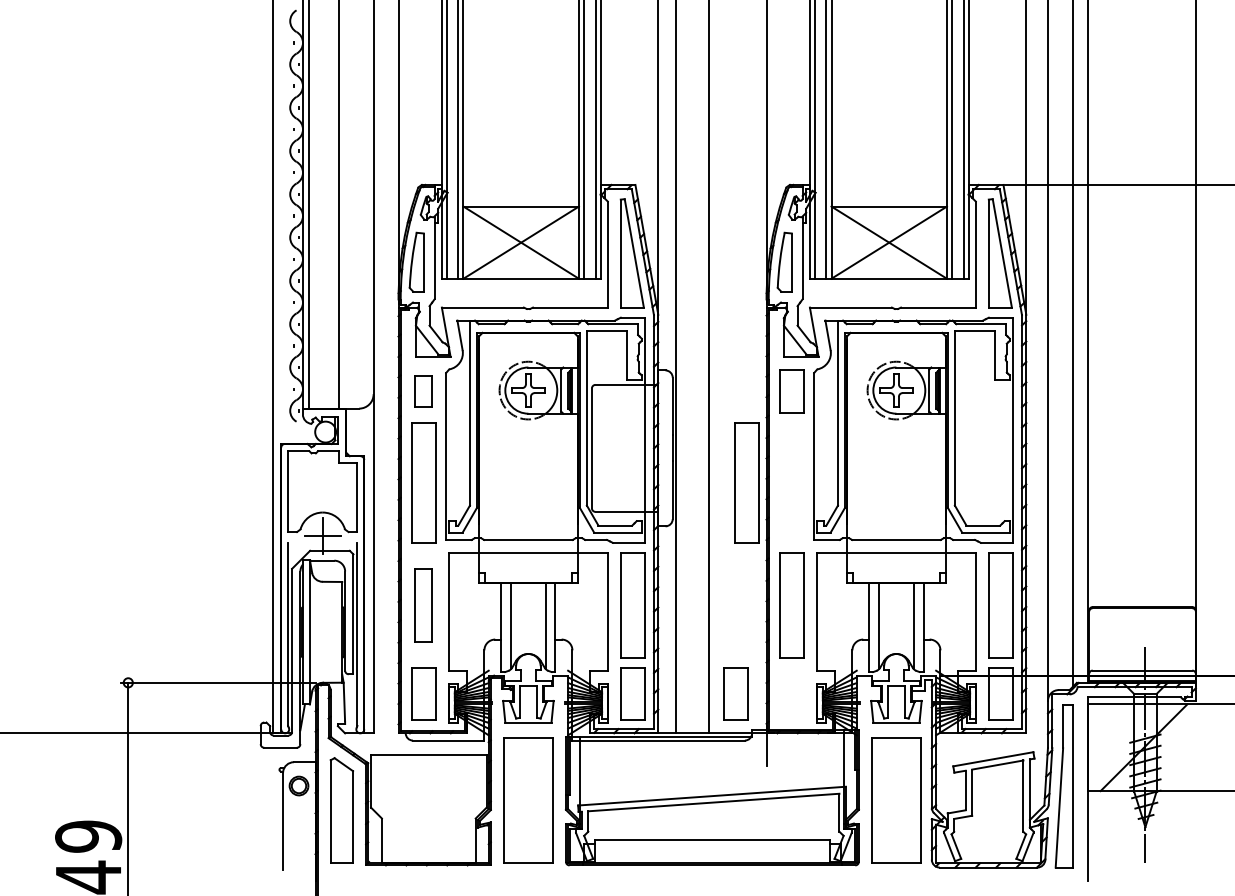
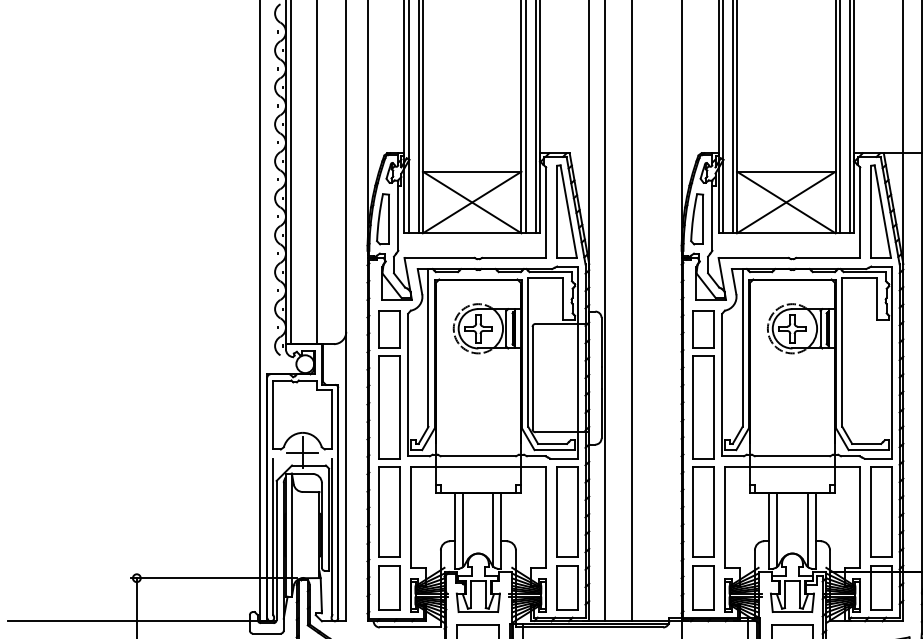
part: (423, 391) -> (388, 329), size x1.43
part: (746, 482) -> (702, 407), moved
part: (423, 605) -> (388, 512), size x1.43
part: (735, 693) -> (702, 587), moved

